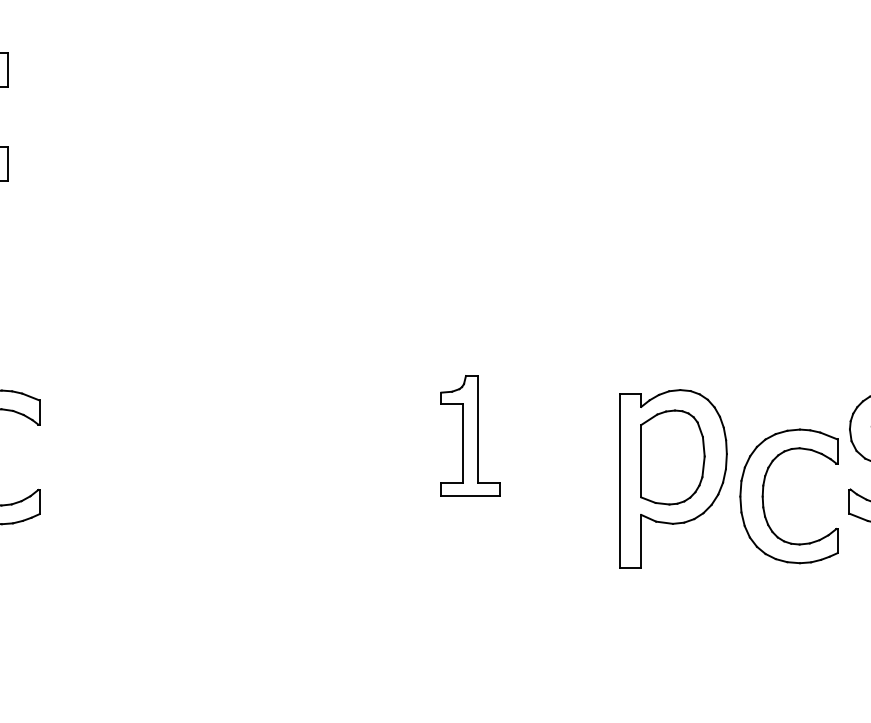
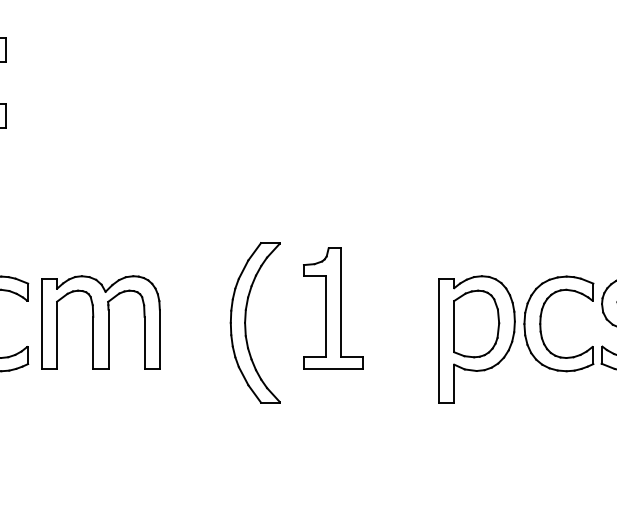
part: (470, 435) -> (333, 308), size x1.43
part: (347, 451) -> (246, 319), added
part: (142, 455) -> (100, 322), added
part: (763, 496) -> (540, 323), moved

